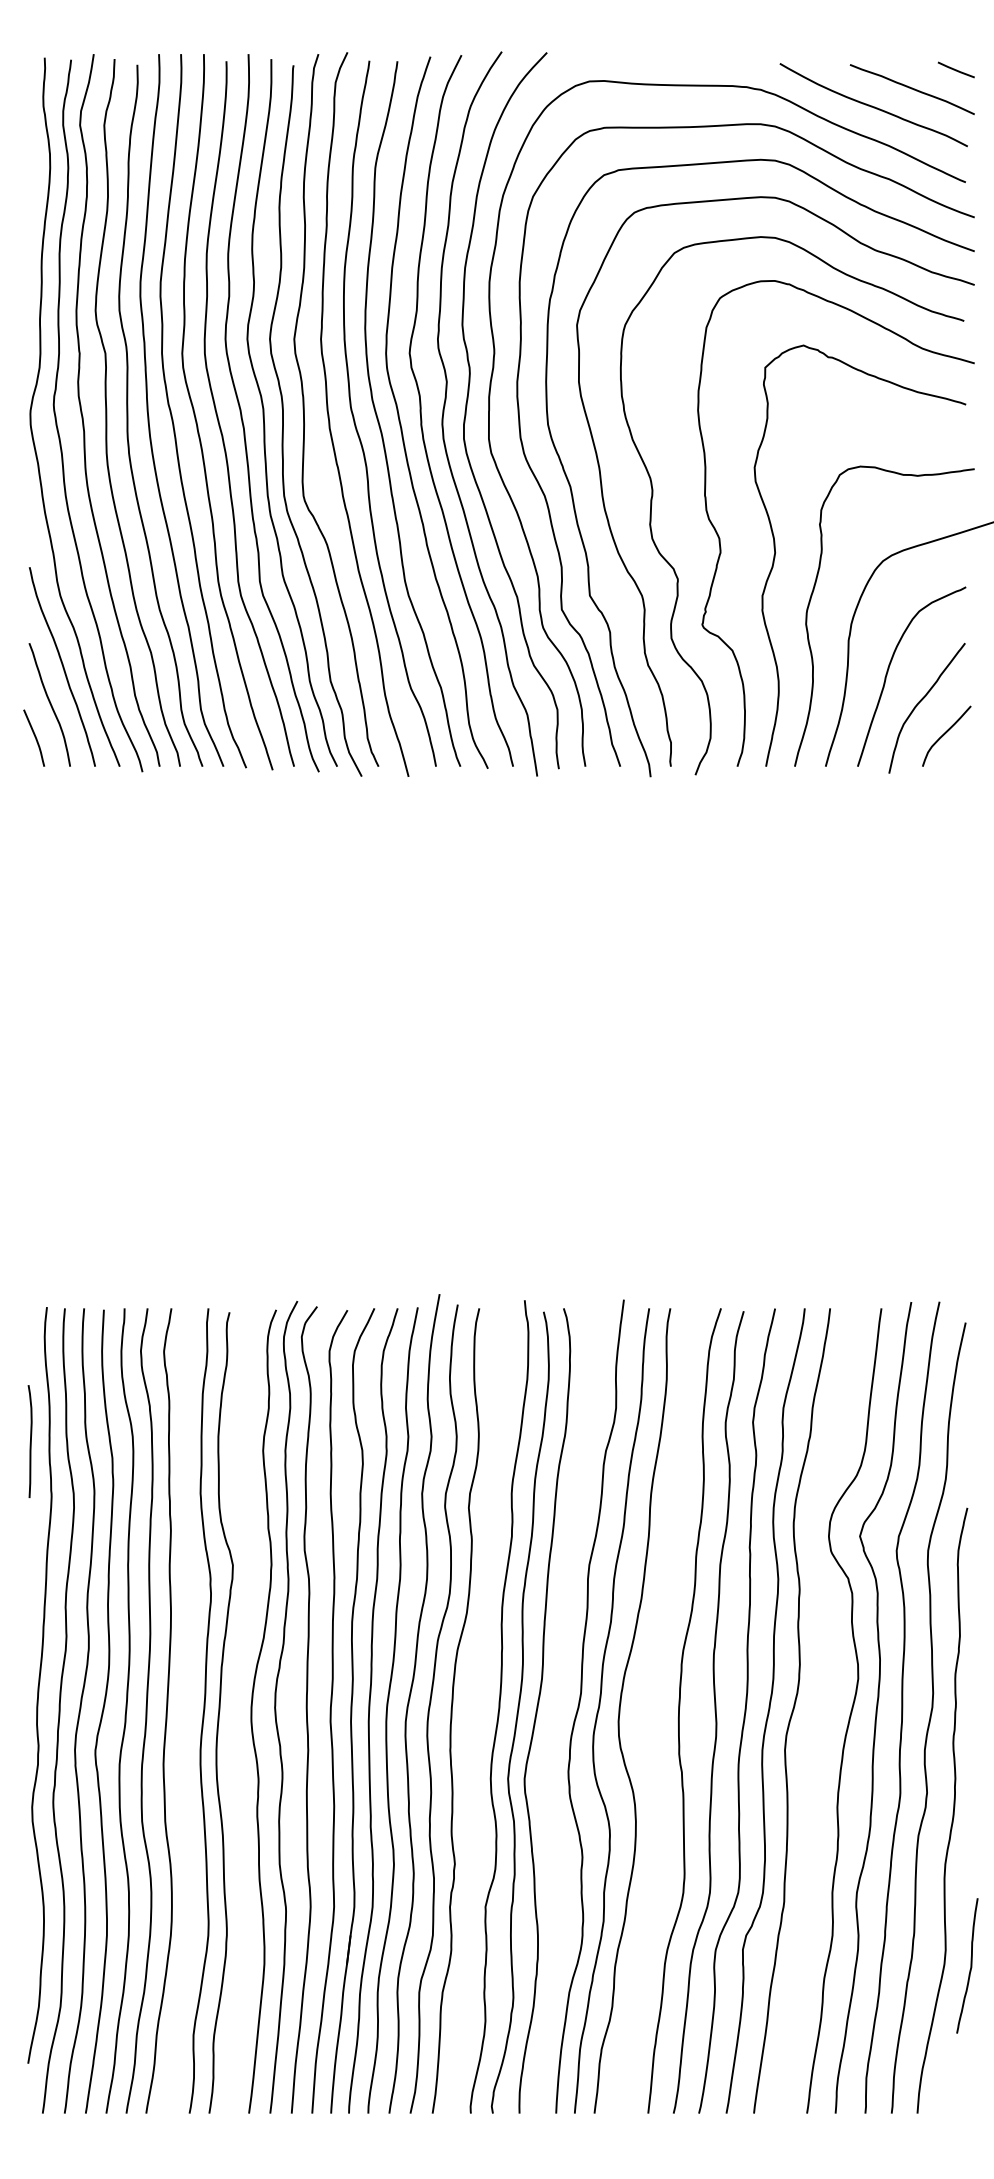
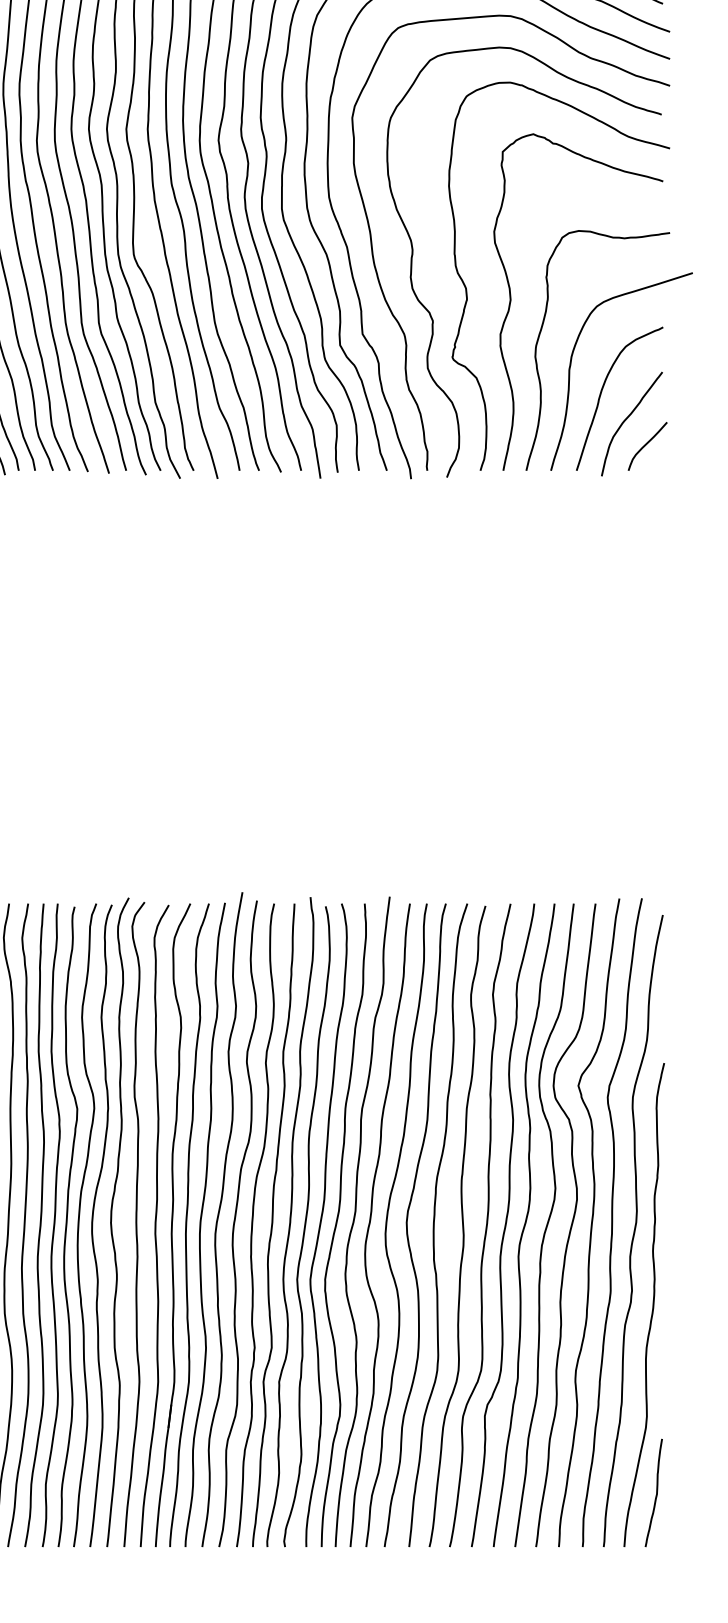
curve: (558, 1708) -> (337, 1223), added
curve: (235, 1710) -> (79, 1224), added
curve: (477, 1710) -> (272, 1224), added
curve: (646, 1710) -> (407, 1224), added
curve: (819, 1711) -> (546, 1225), added
curve: (185, 1712) -> (39, 1226), added
curve: (970, 1965) -> (656, 1492), moved

